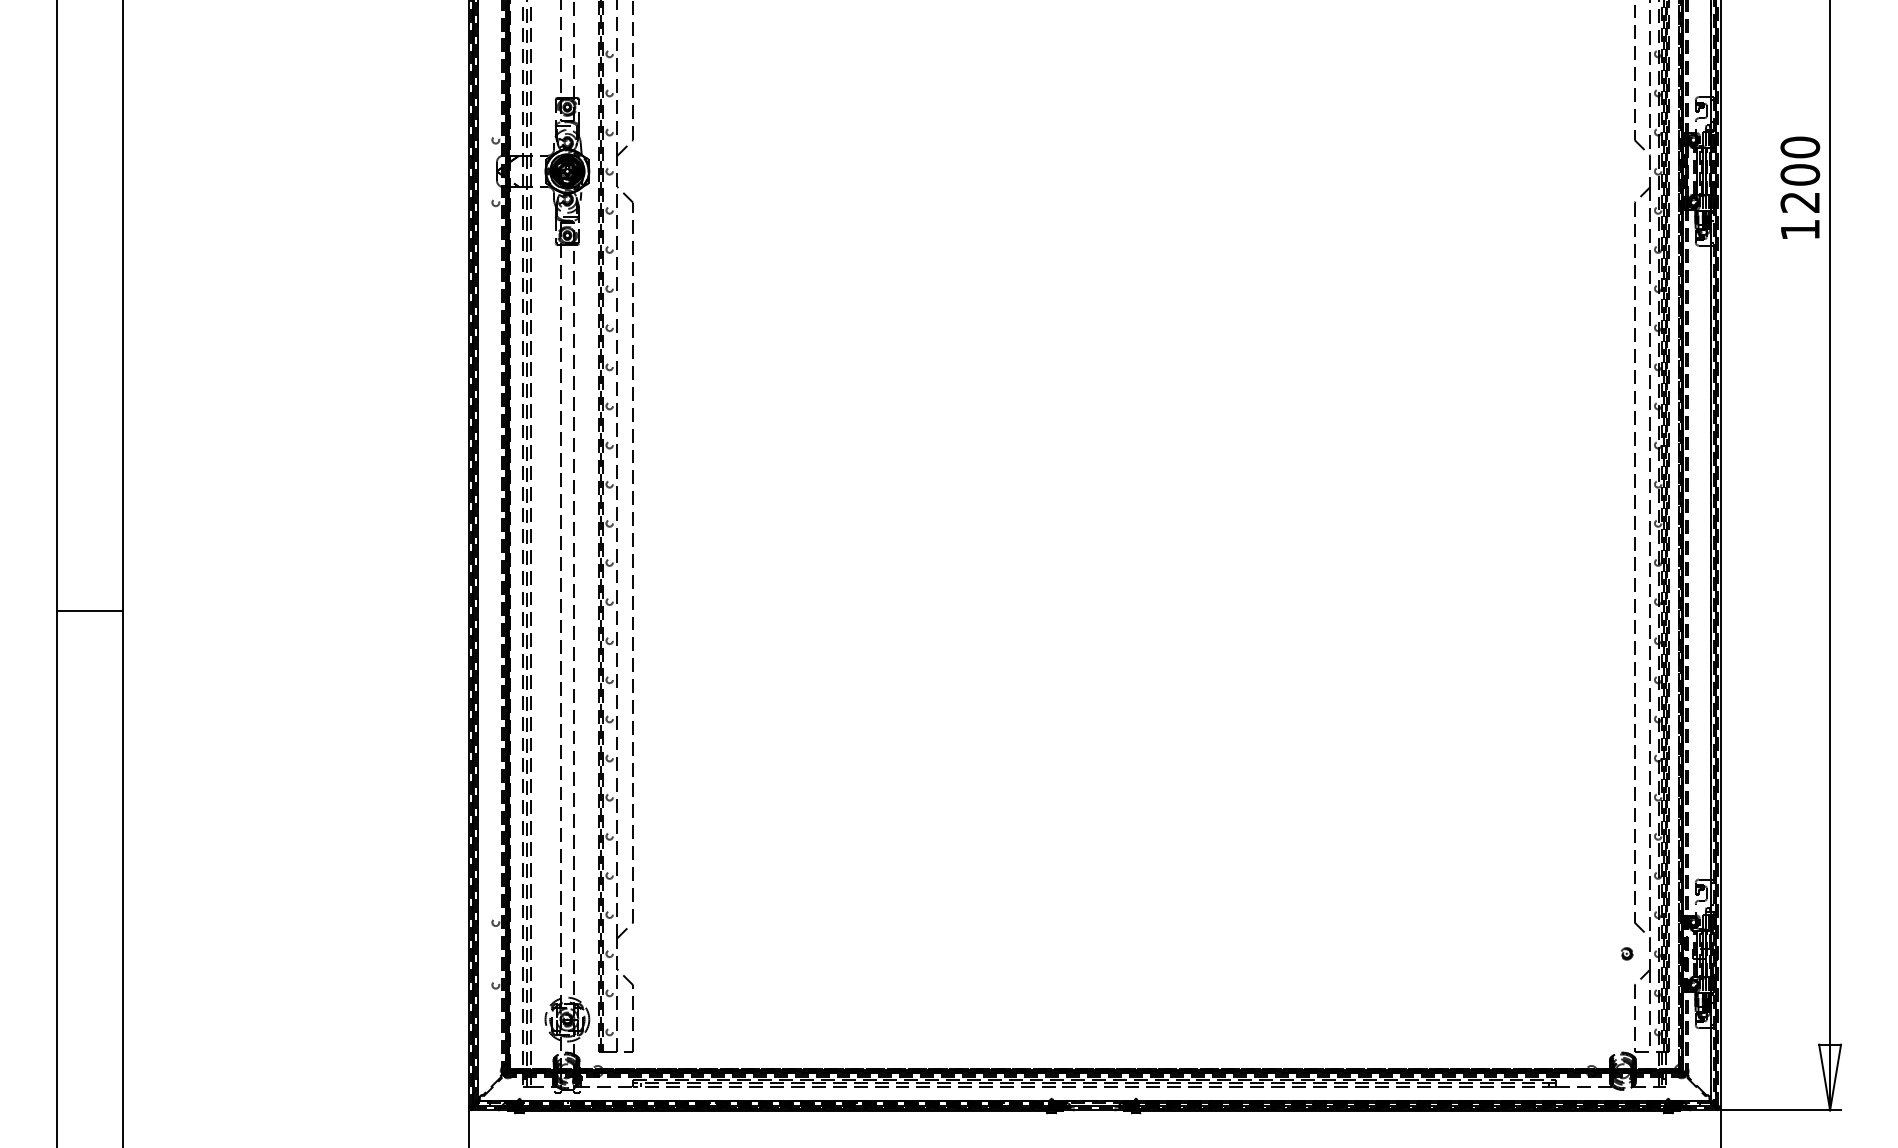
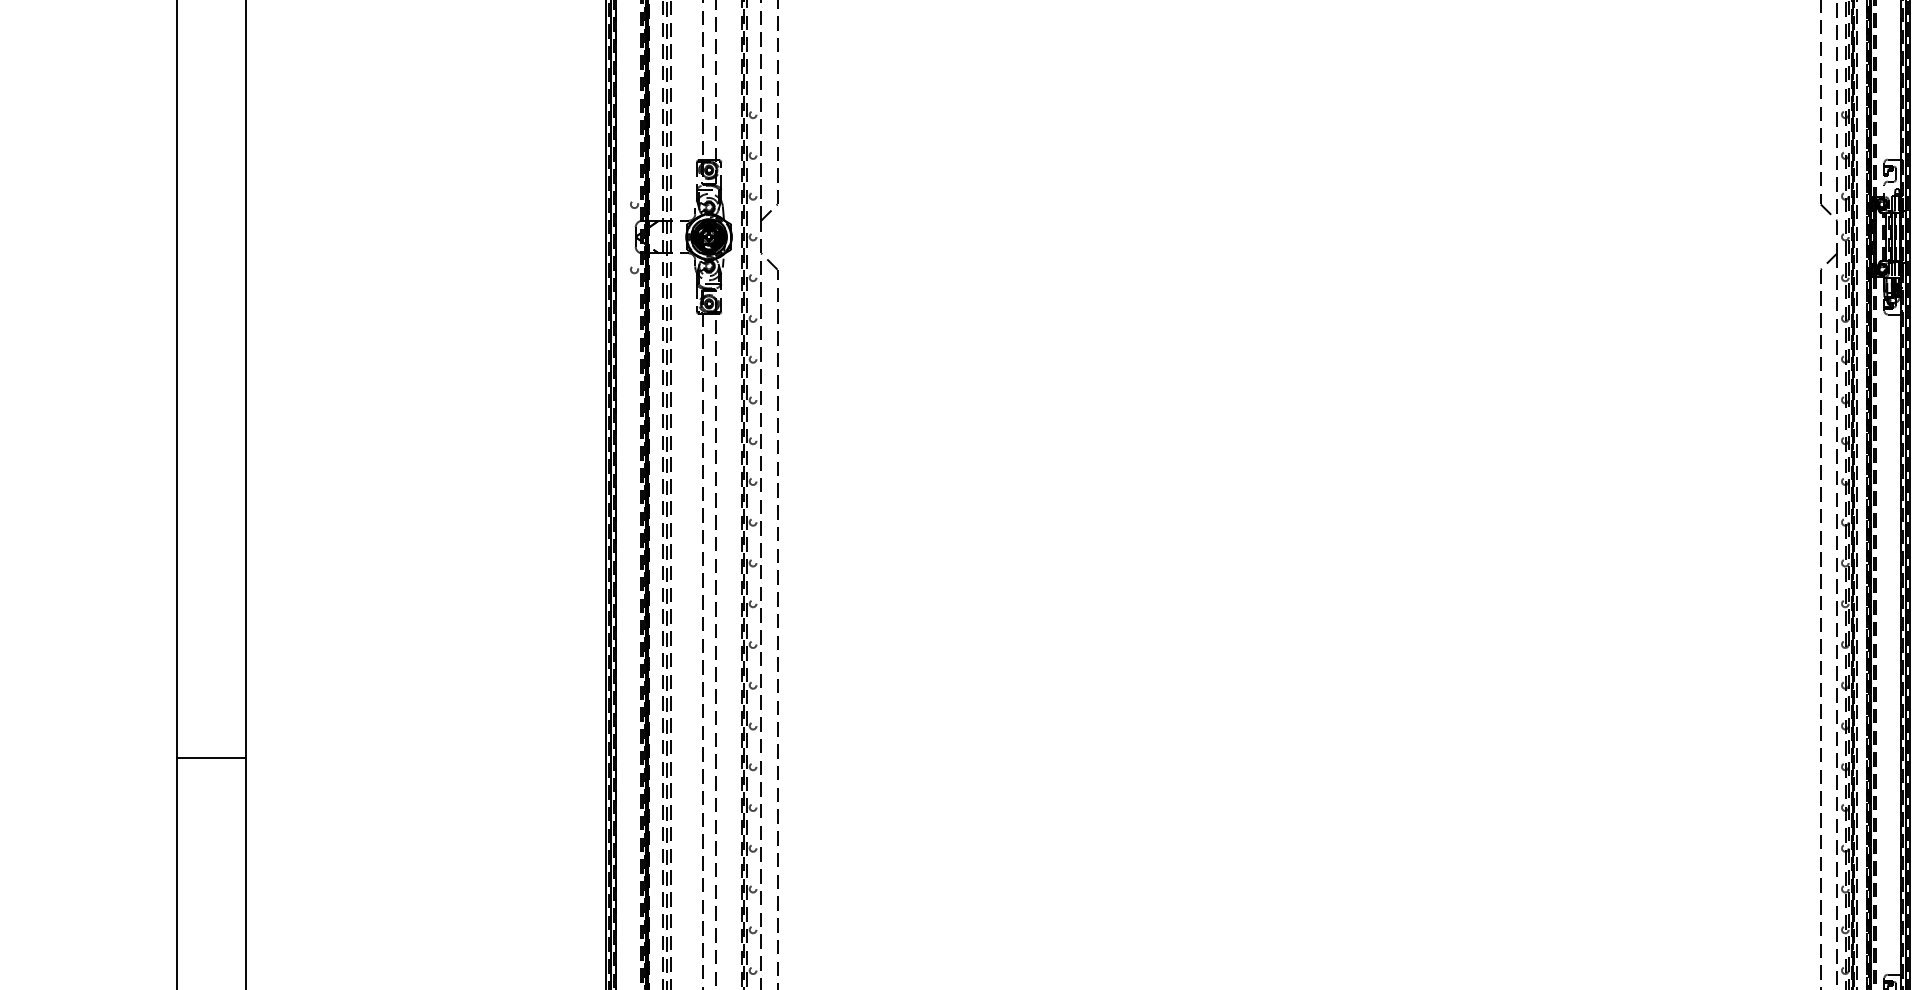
line: (89, 611) -> (211, 758), moved

